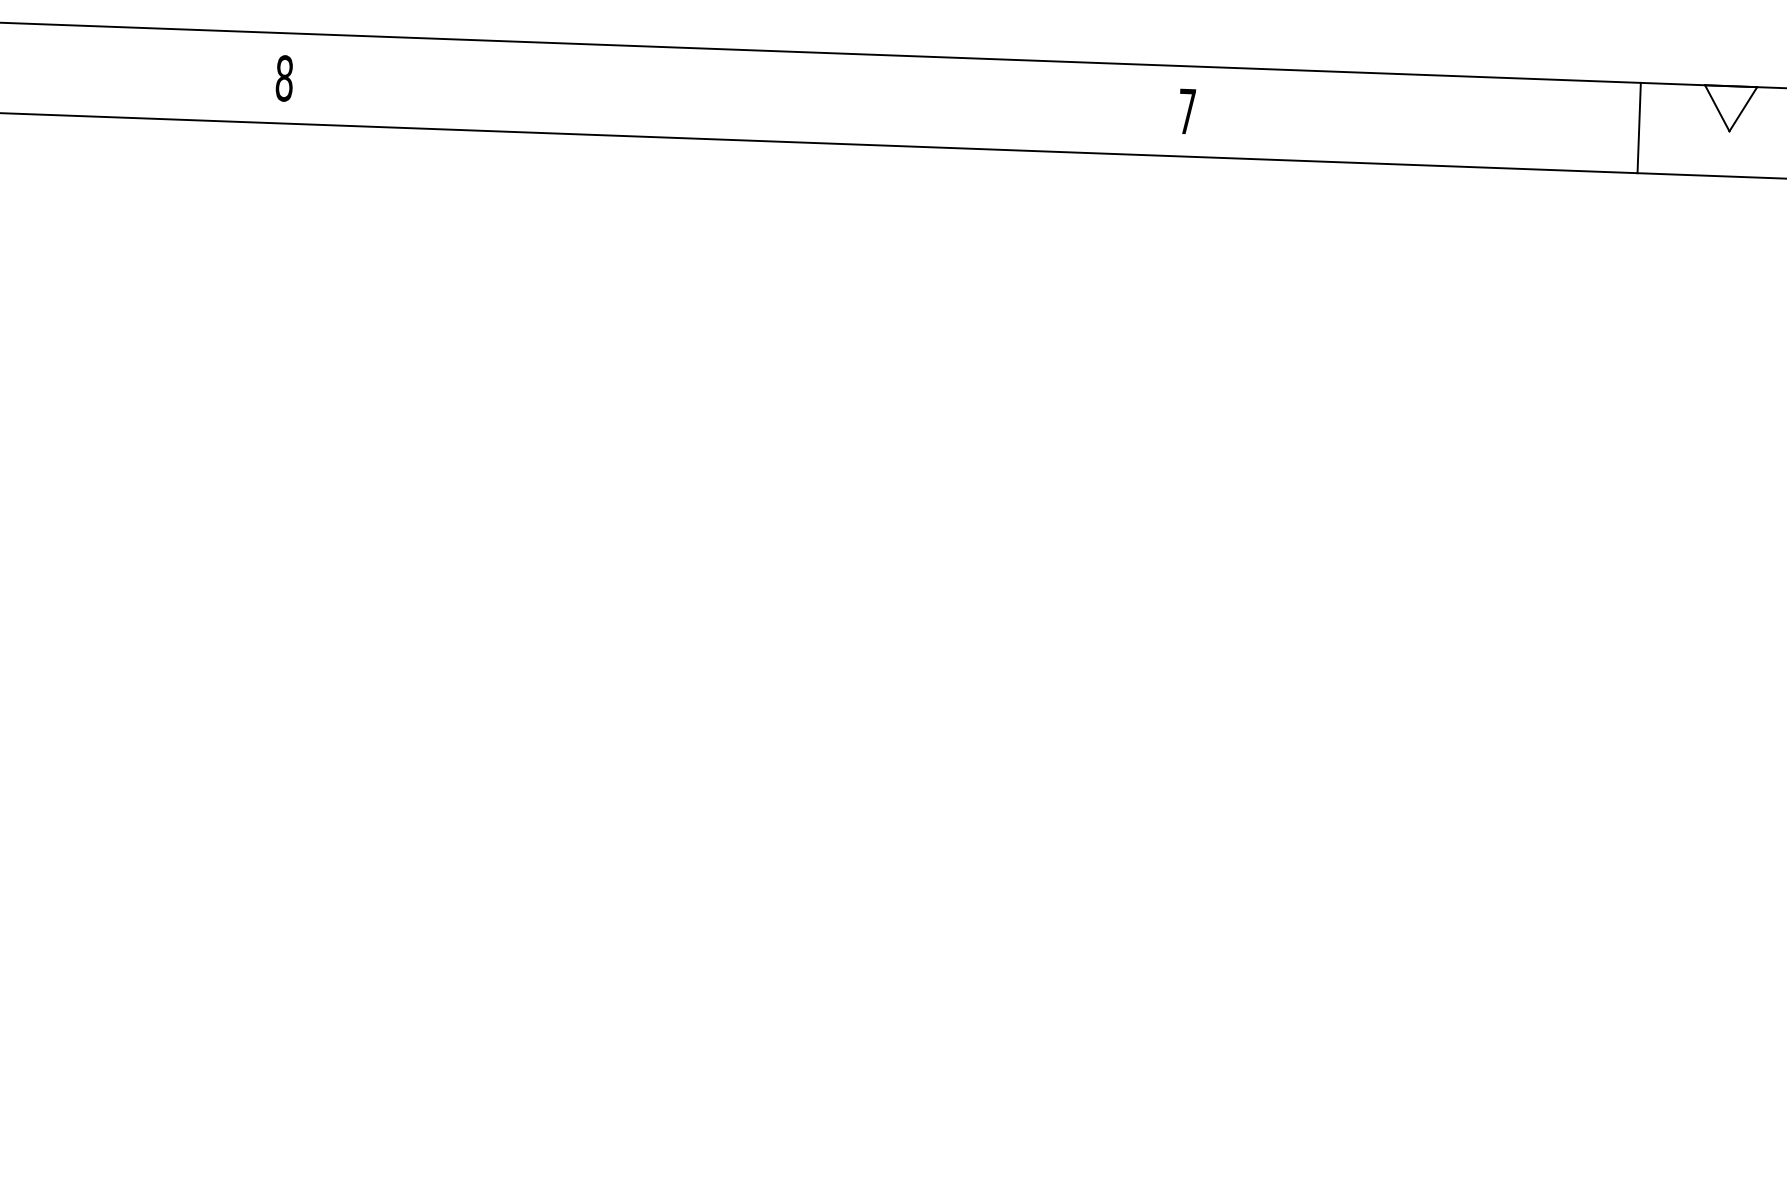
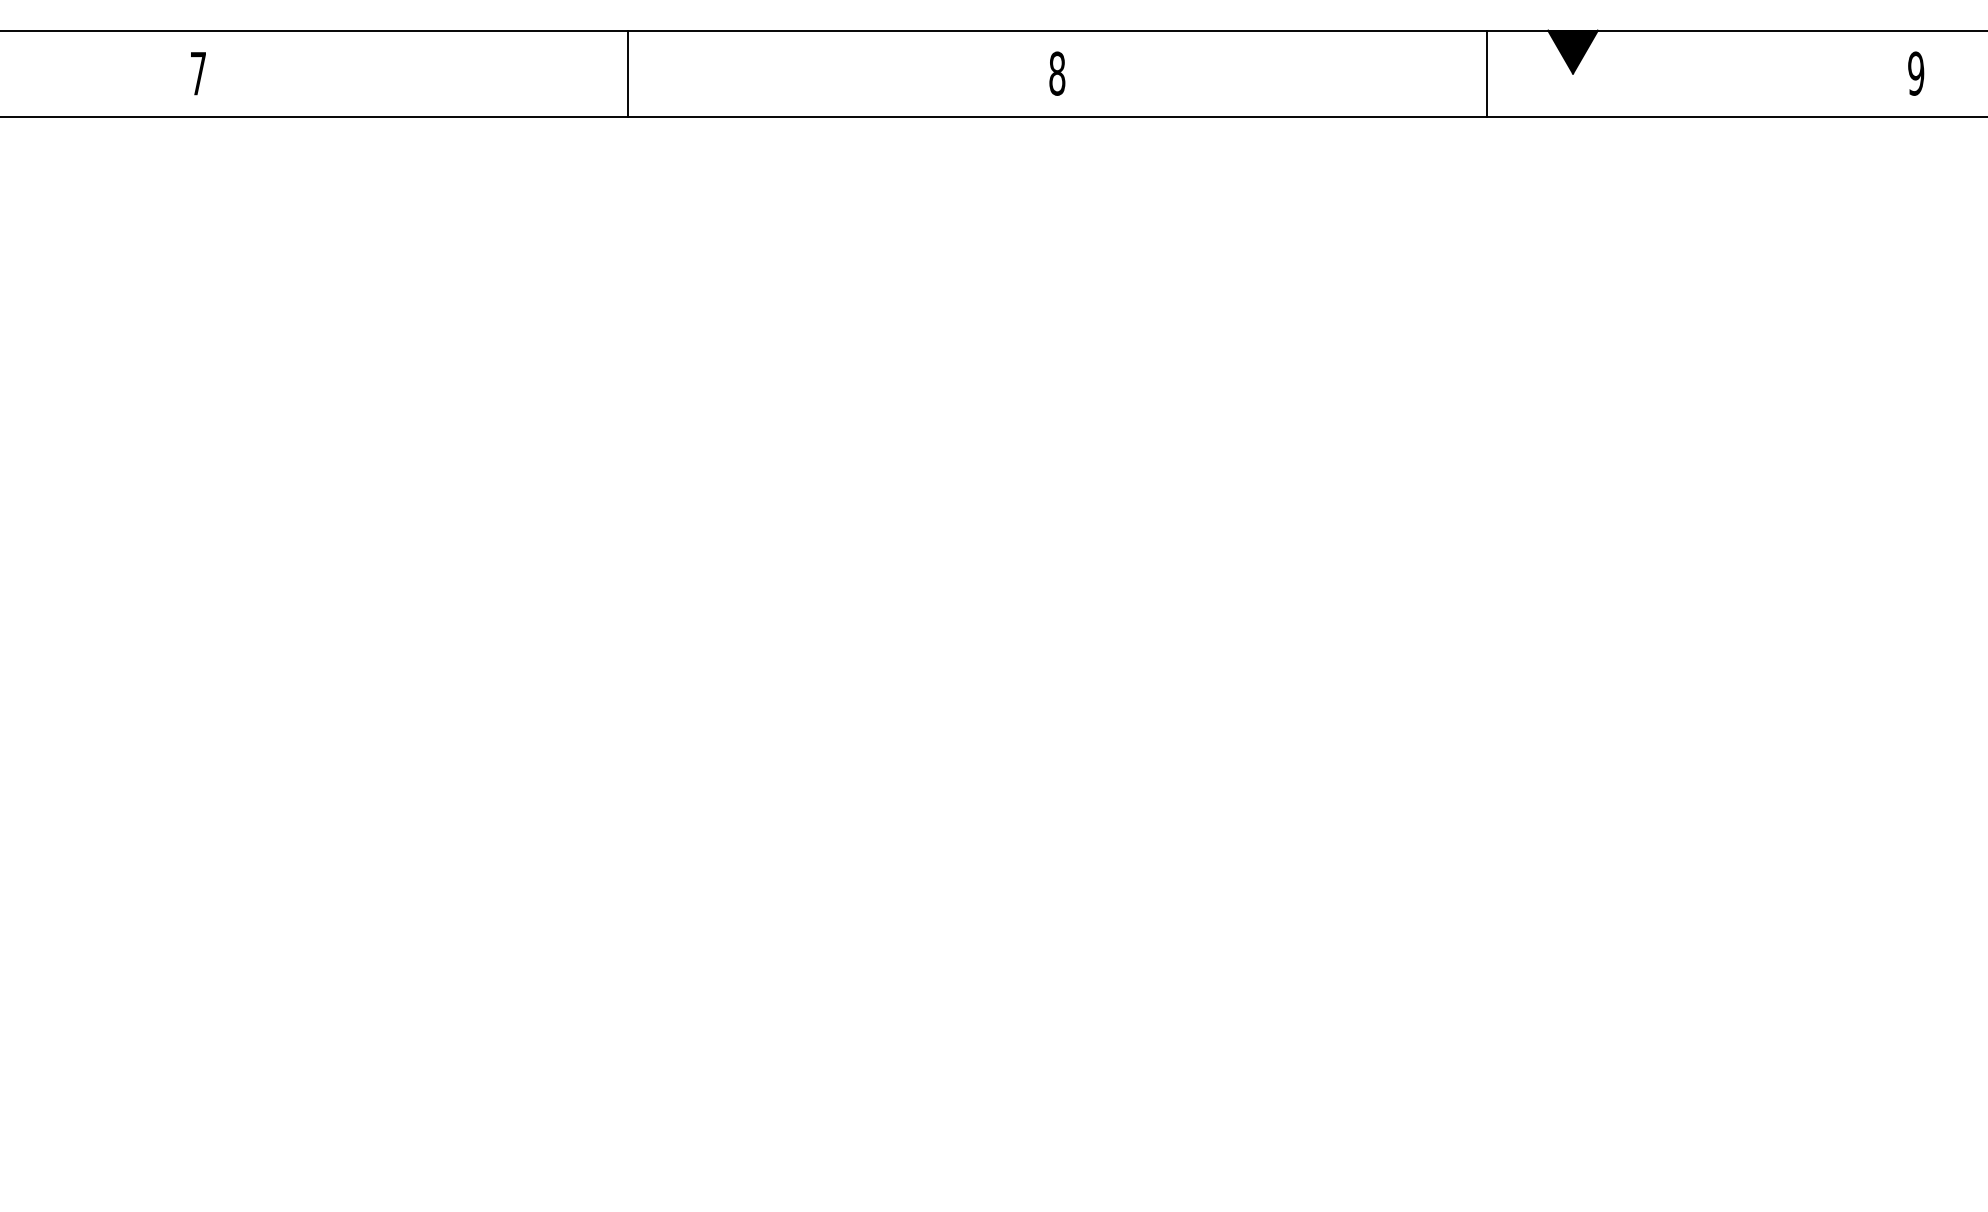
text: (284, 78) -> (198, 73), 8 -> 7
line: (736, 94) -> (628, 73), added
fill: (1729, 108) -> (1572, 51), added
text: (1187, 111) -> (1057, 73), 7 -> 8

